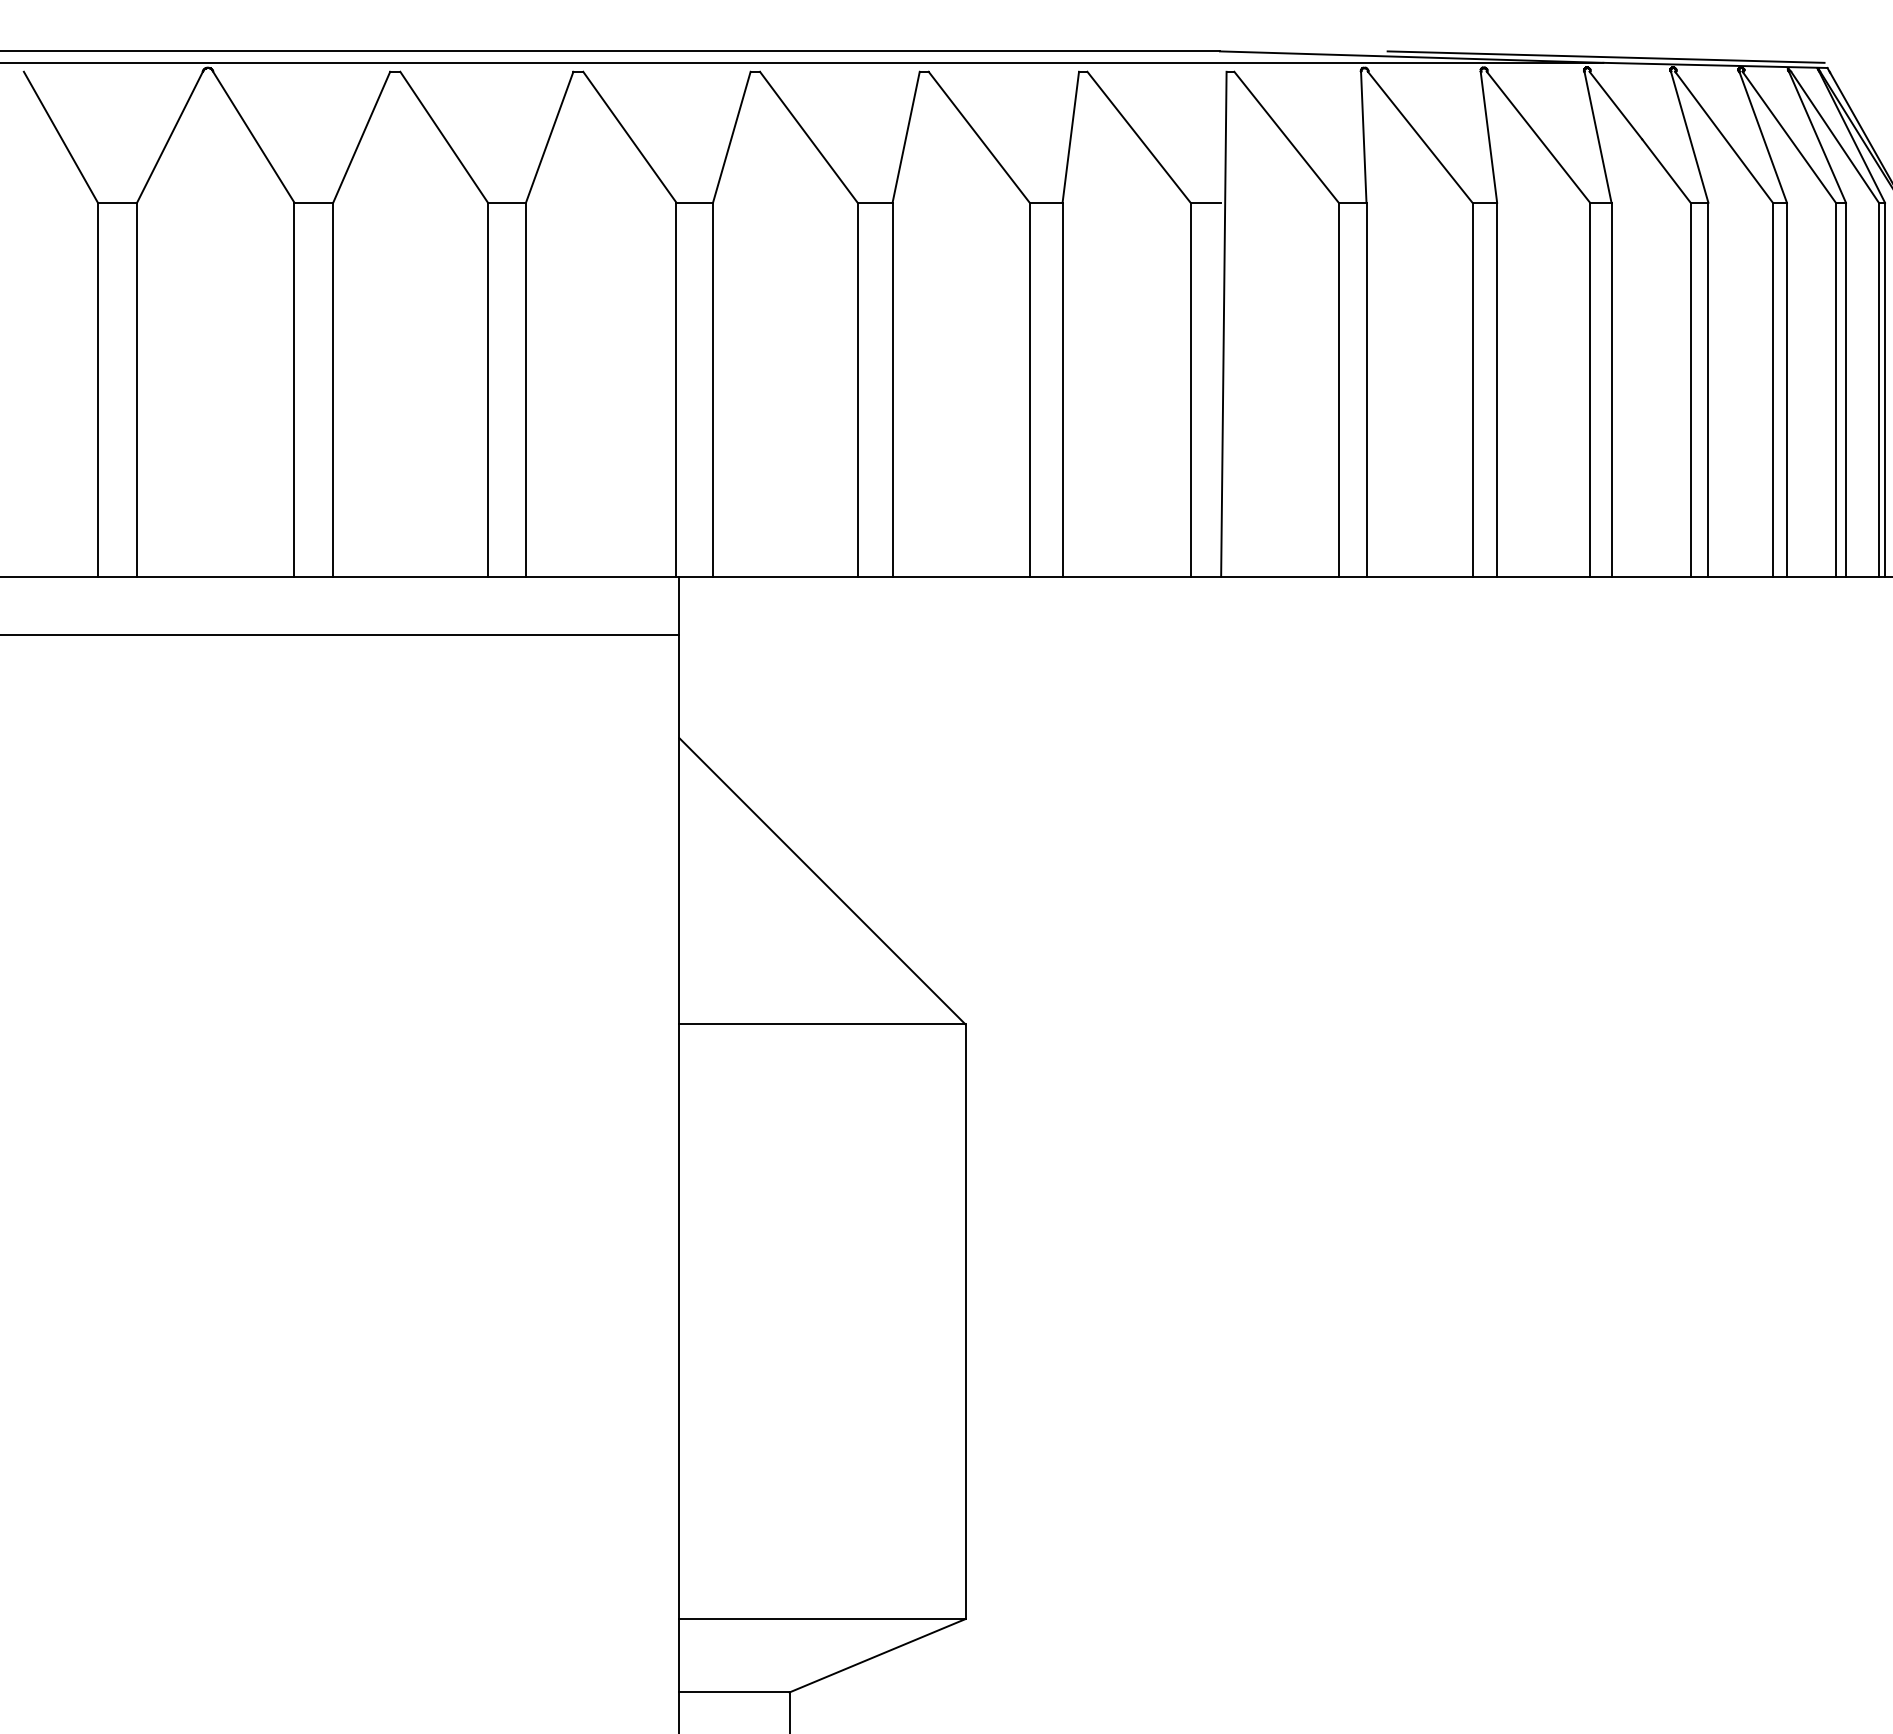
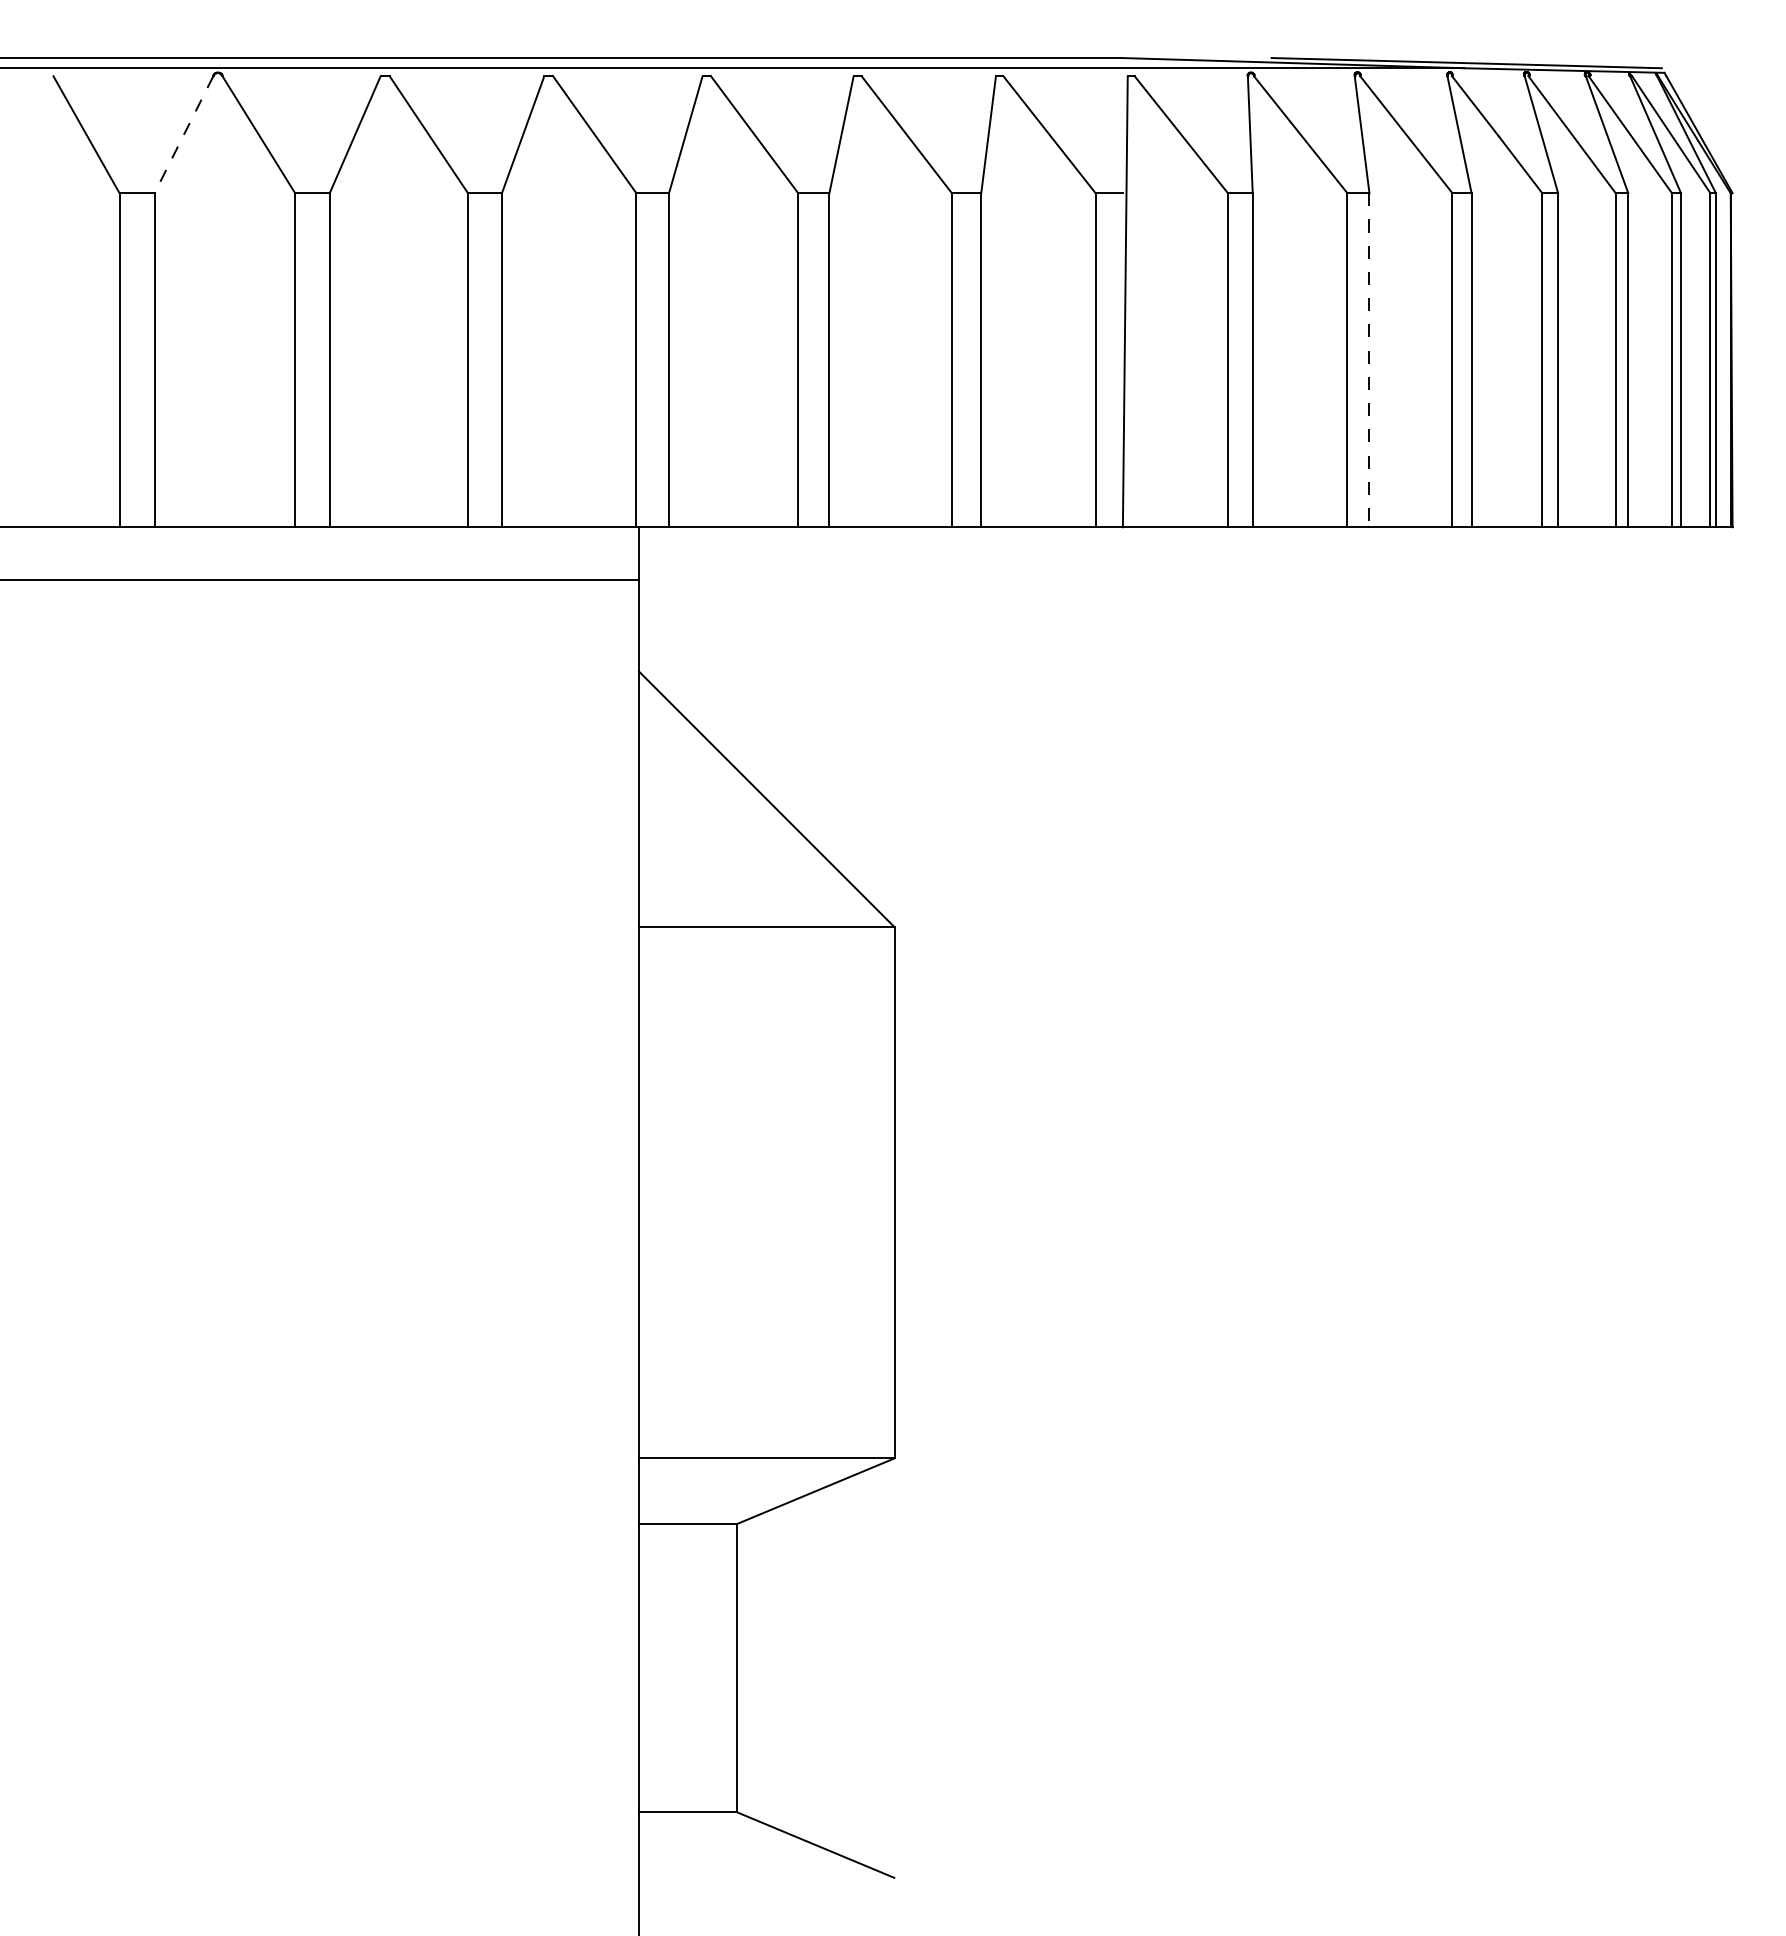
line: (169, 138) -> (183, 135), solid -> dashed
line: (1497, 390) -> (1369, 360), solid -> dashed

